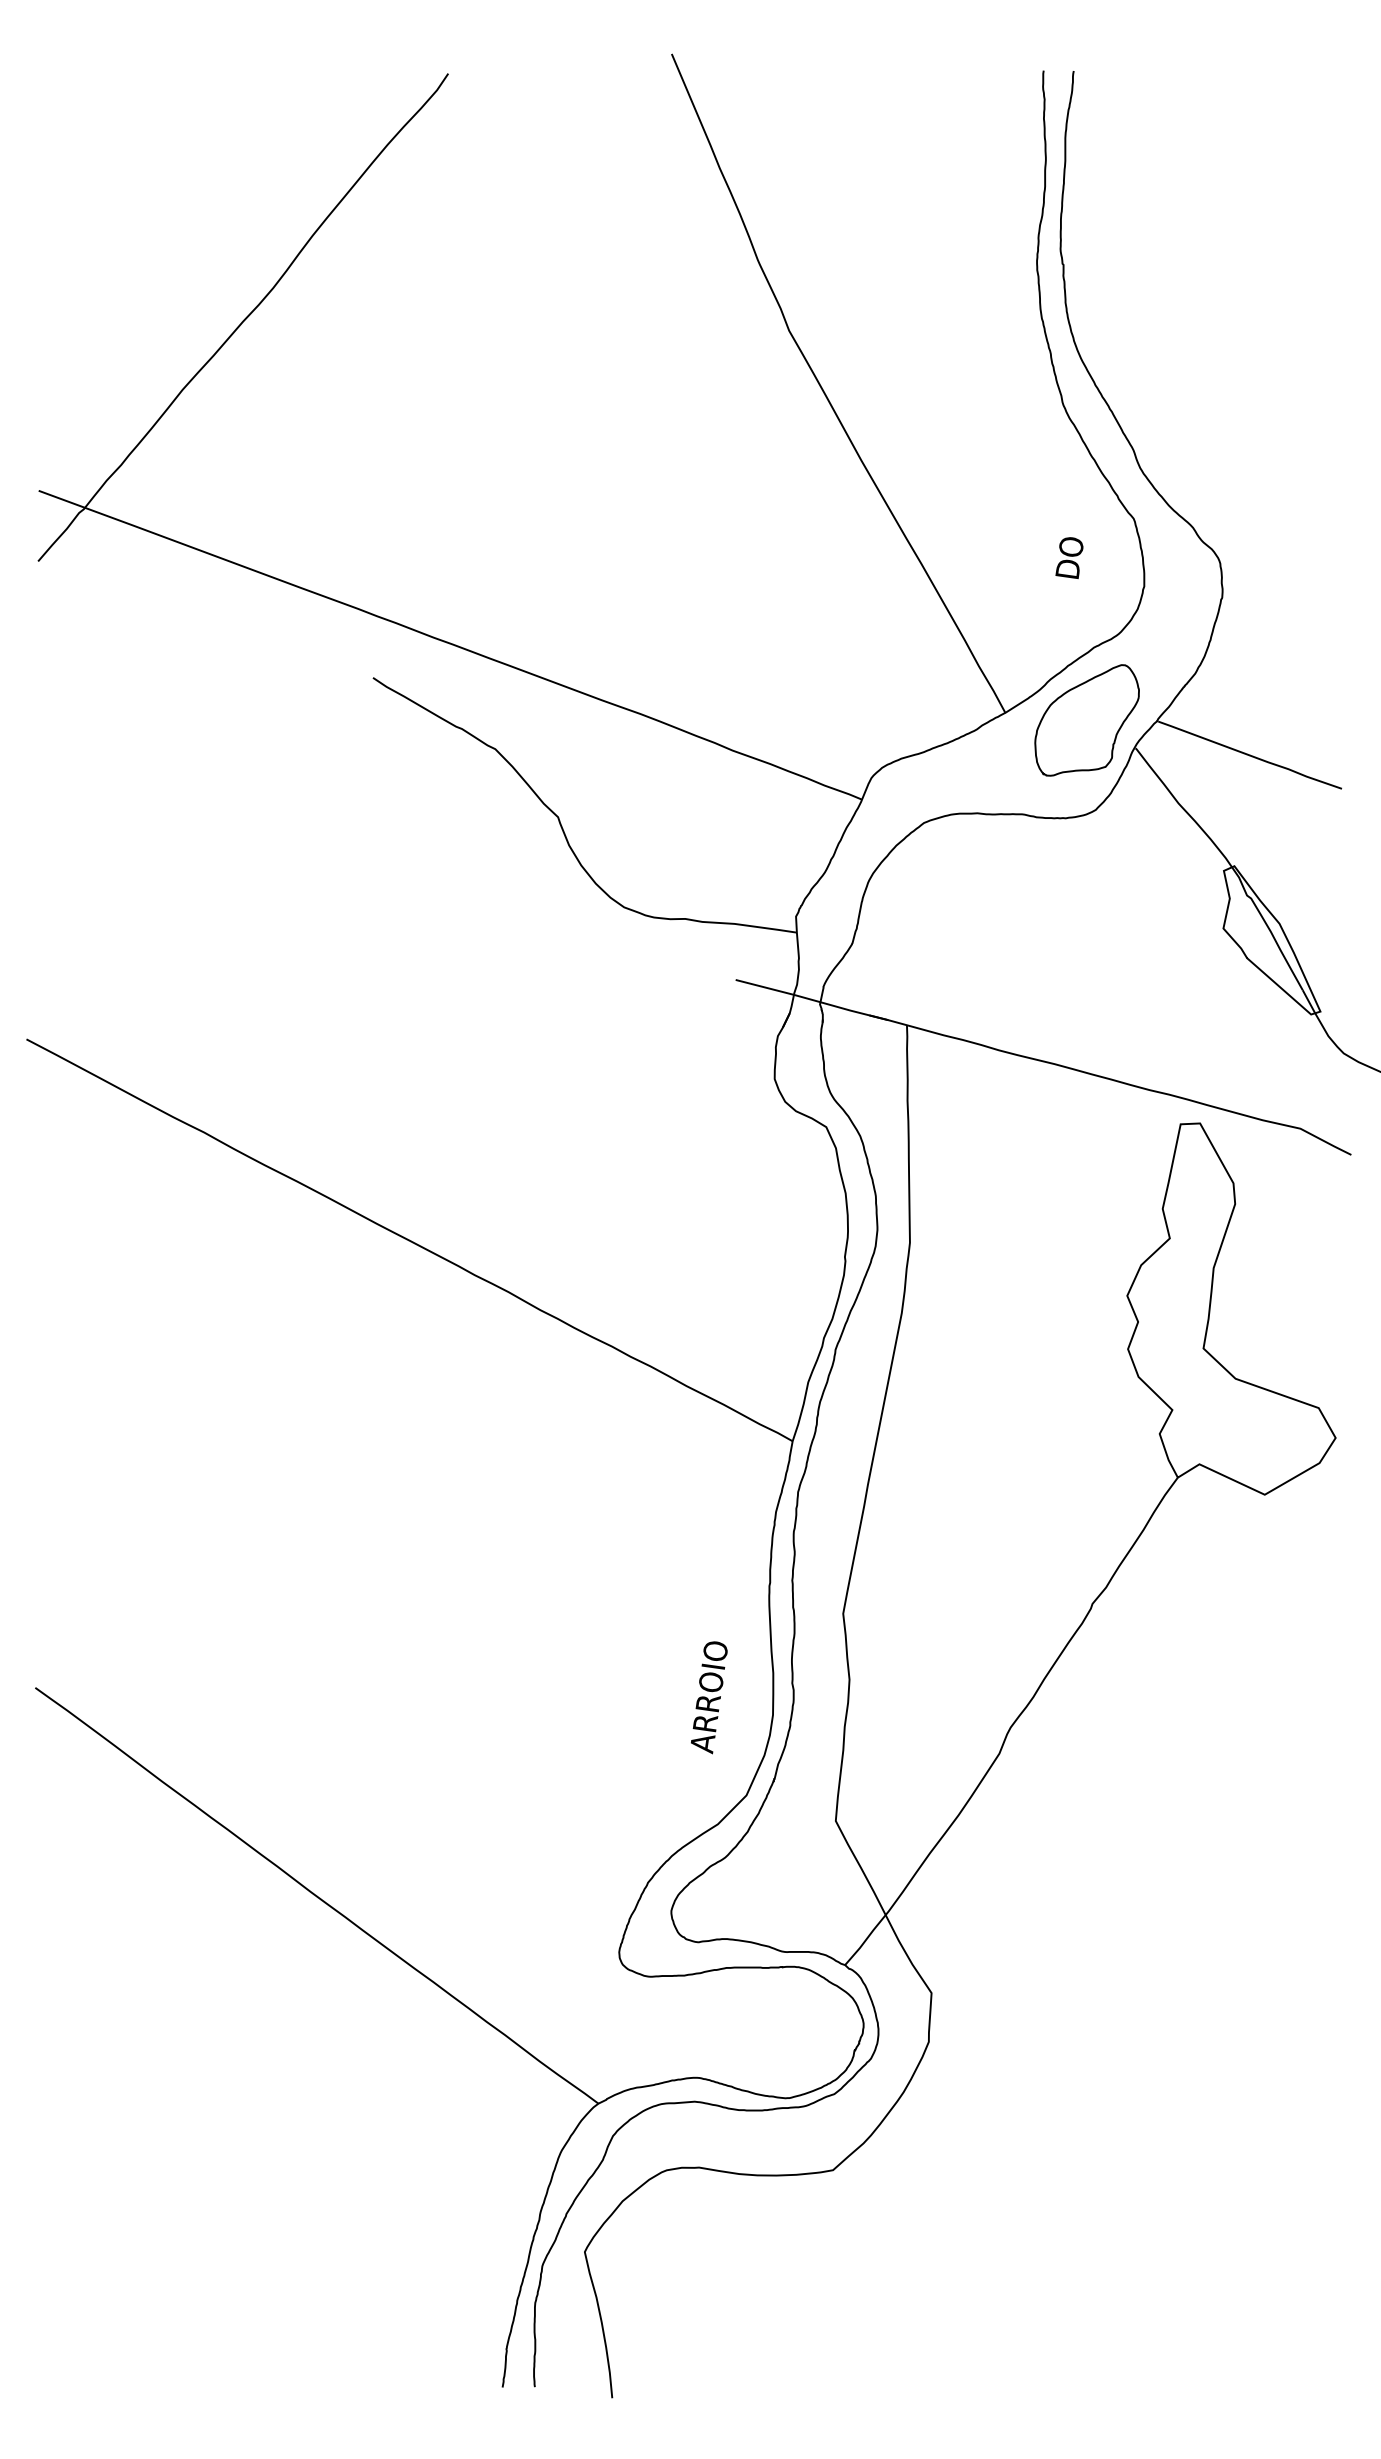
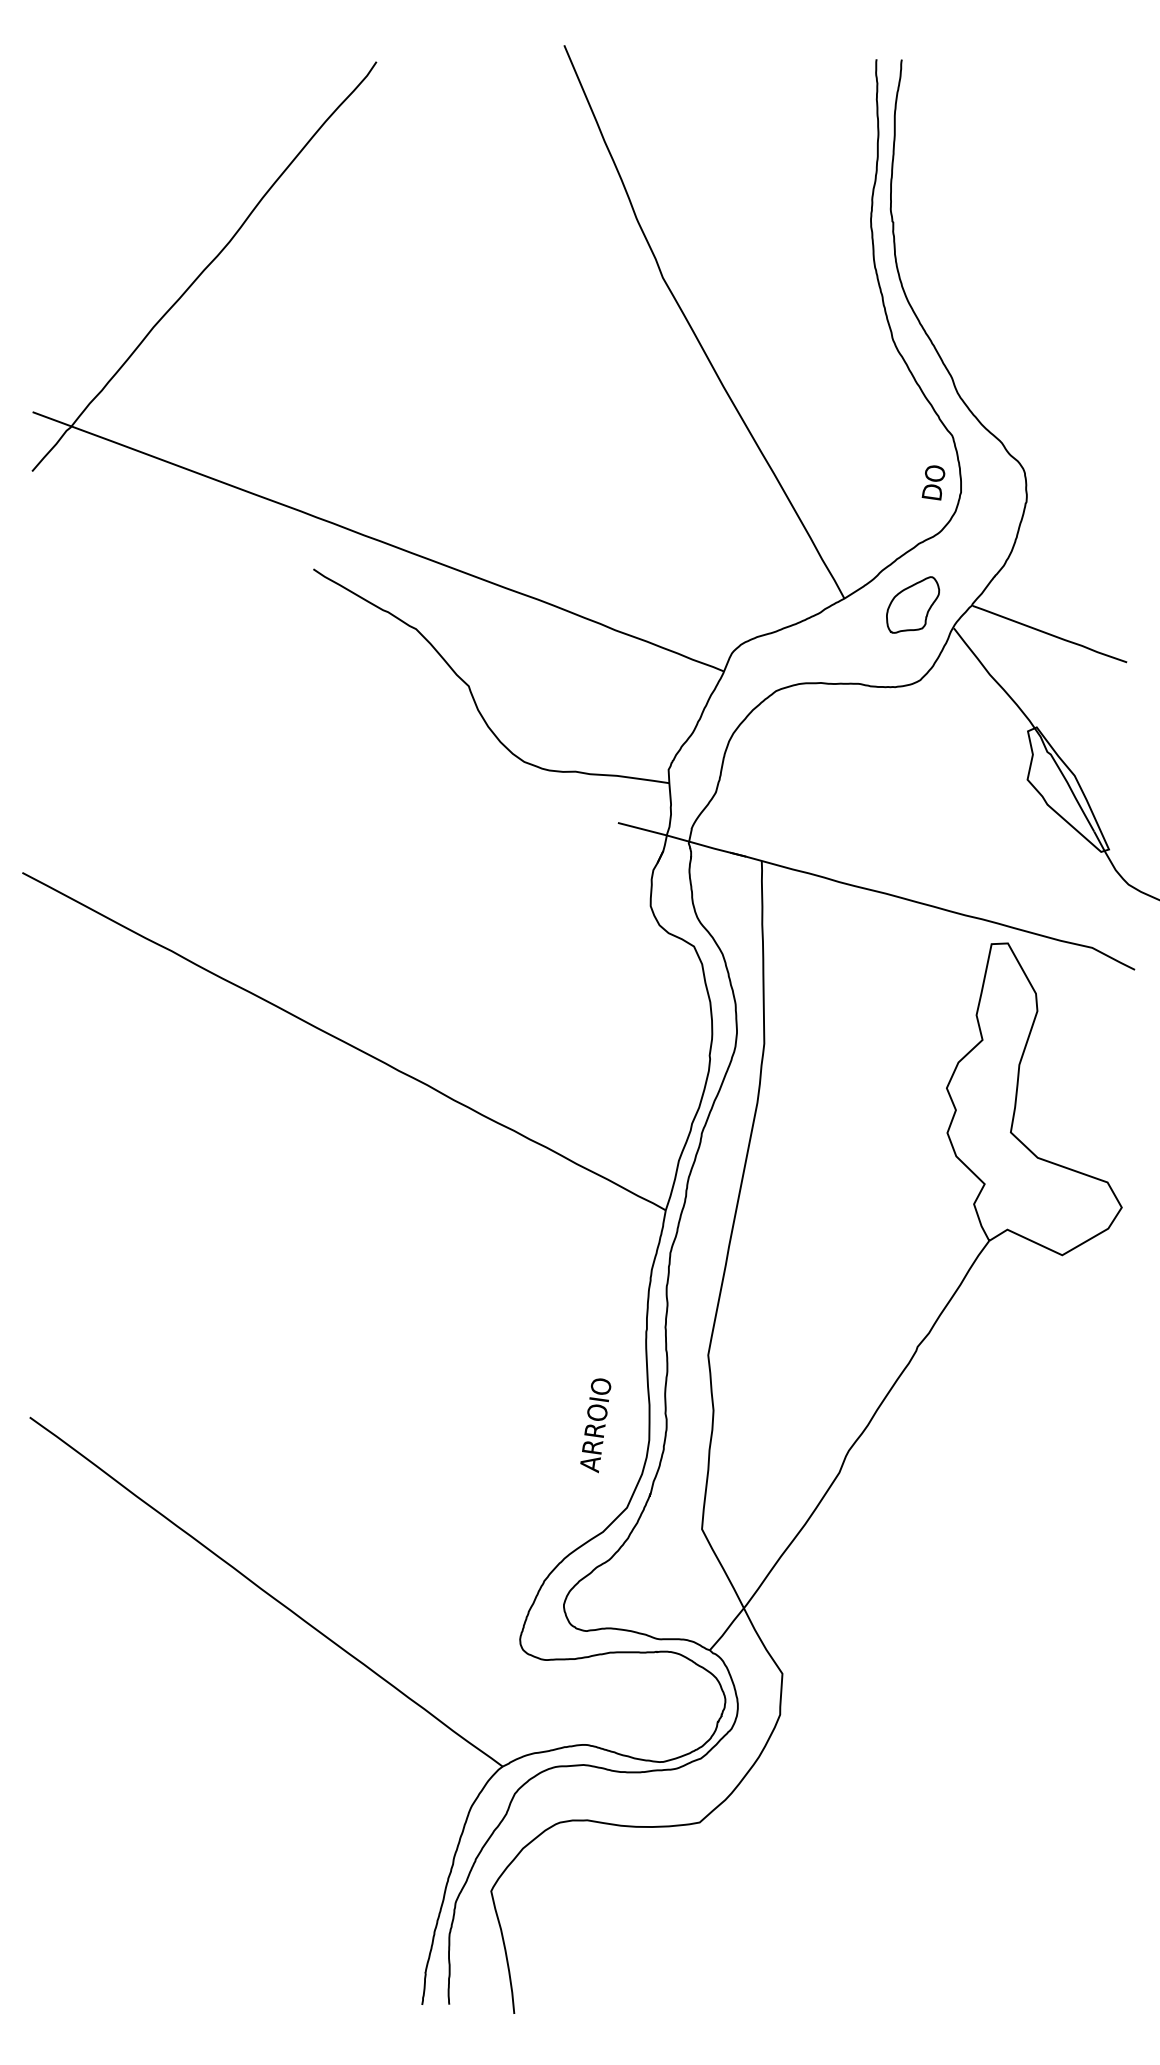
text: (1069, 558) -> (933, 483), moved
part: (1086, 720) -> (912, 605), size x0.6

